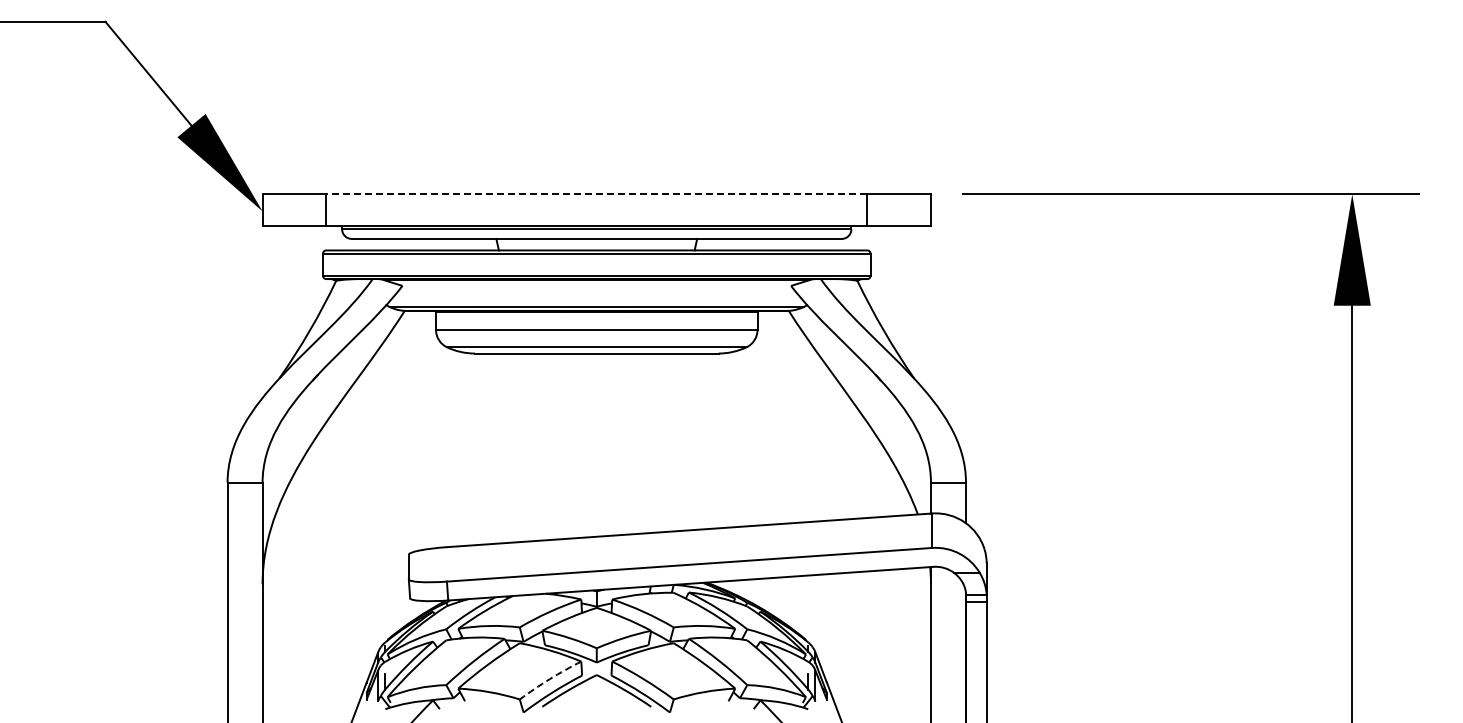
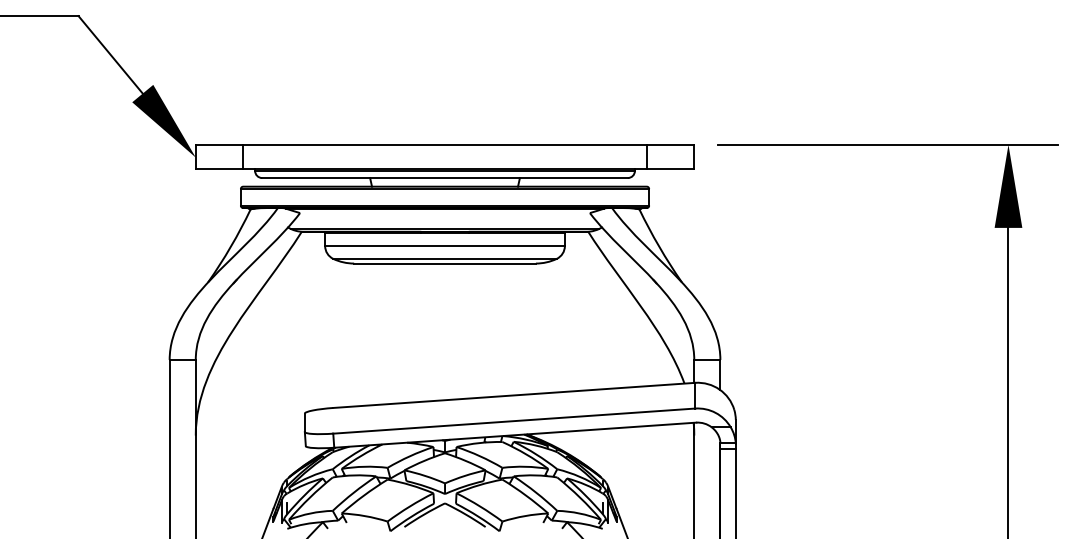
line: (596, 194) -> (444, 144), dashed -> solid
arc: (549, 679) -> (409, 506), dashed -> solid

